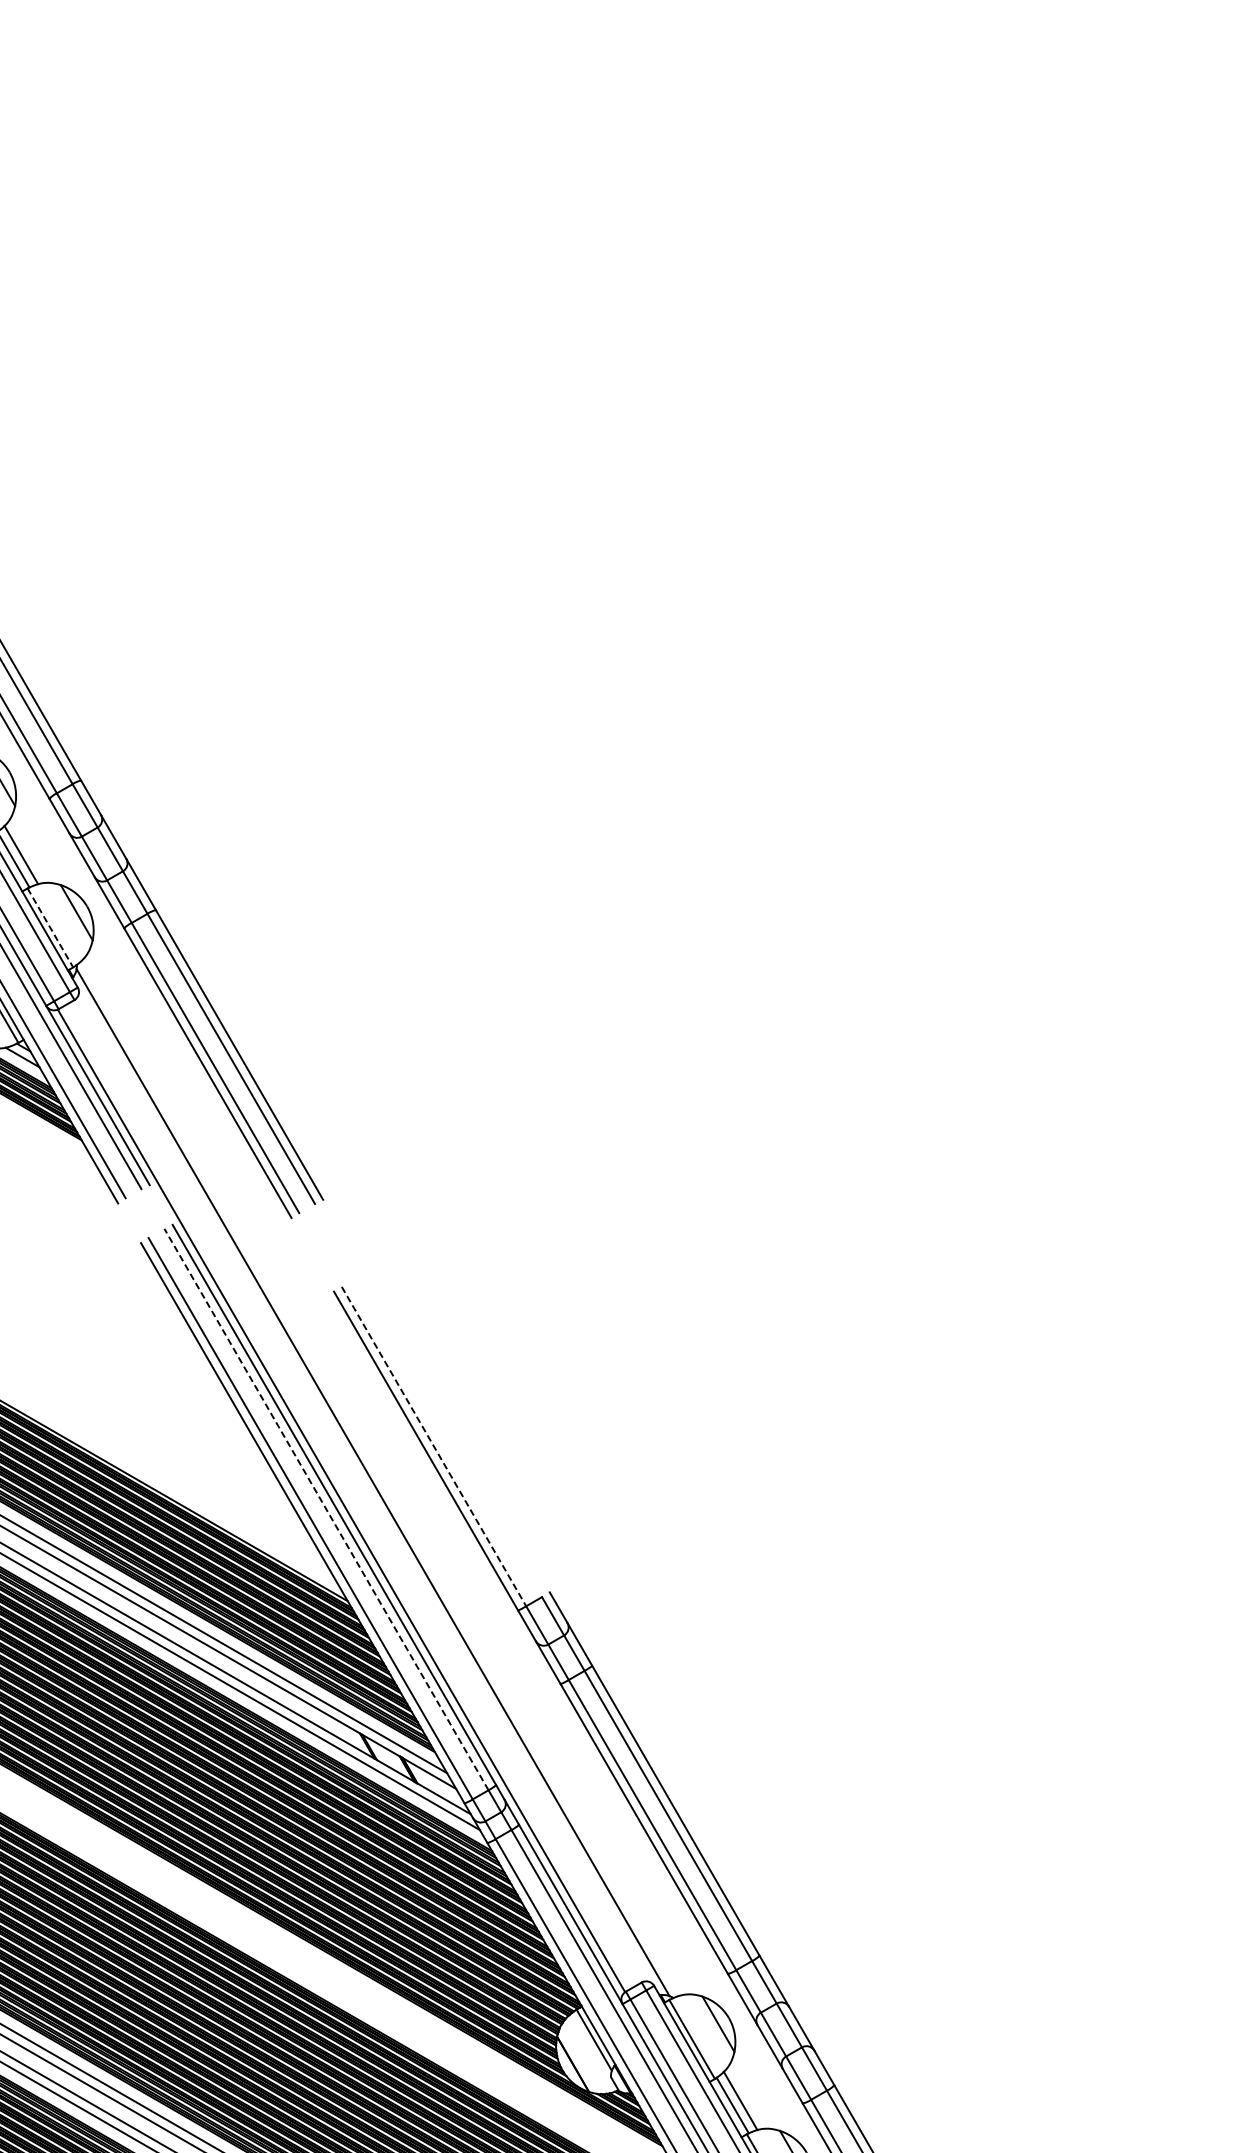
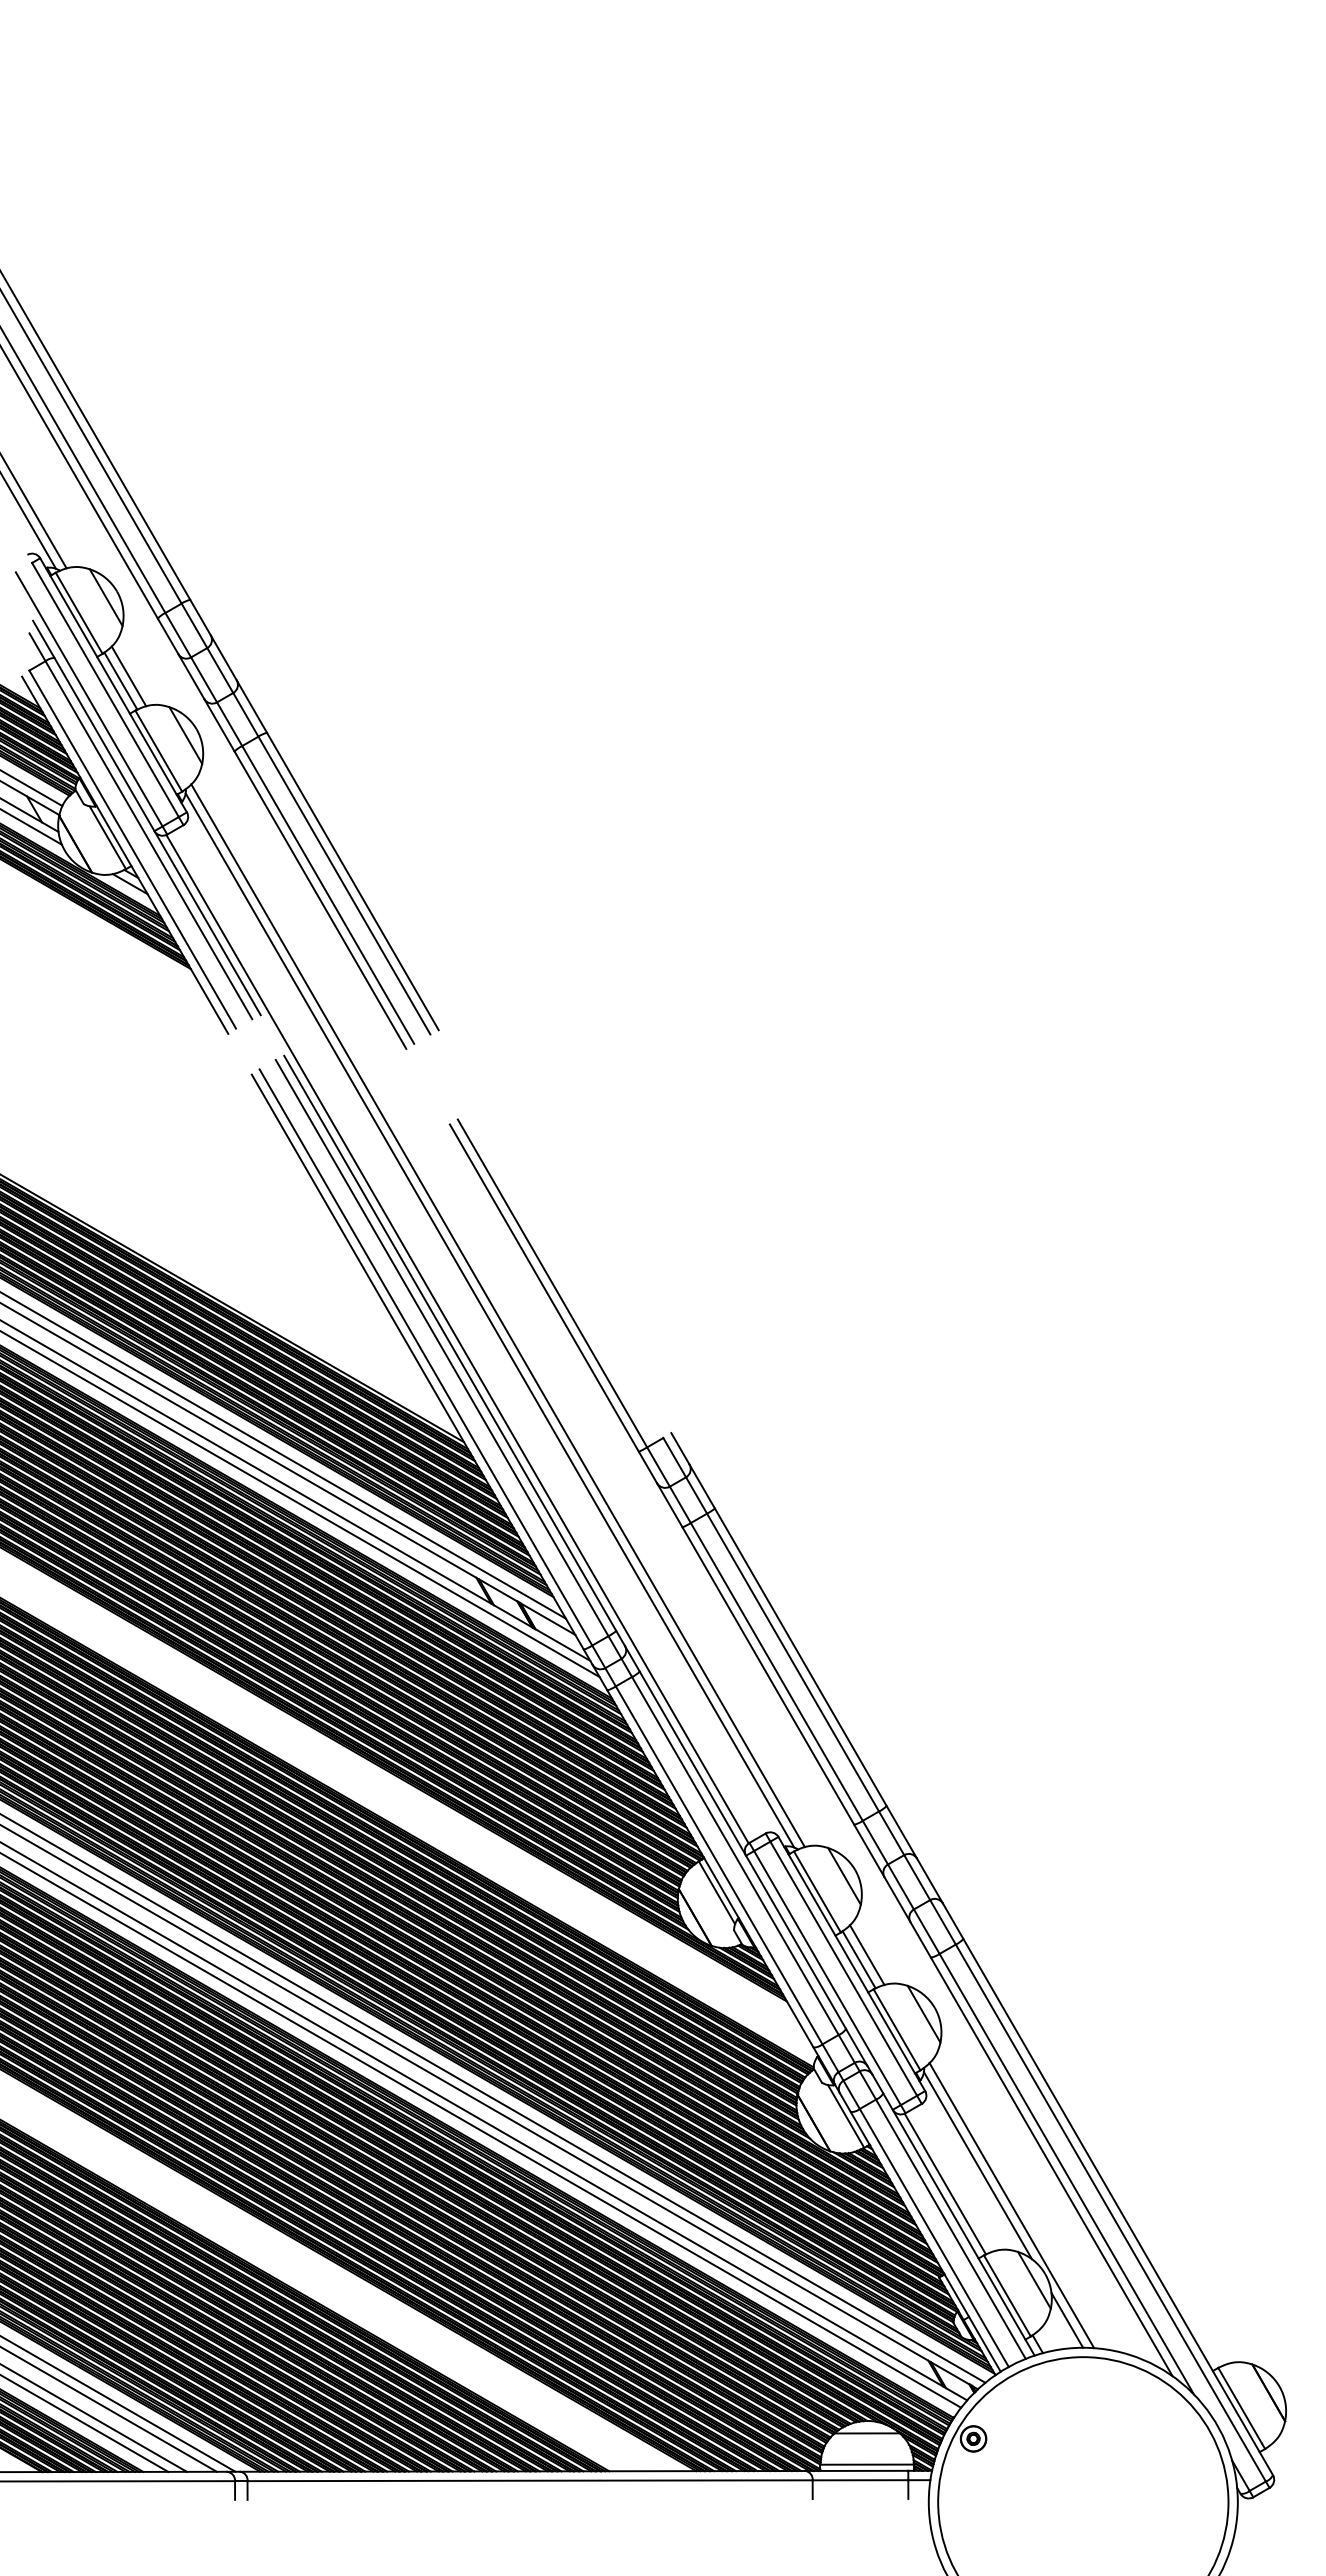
line: (50, 928) -> (158, 751), dashed -> solid
line: (434, 1446) -> (552, 1283), dashed -> solid
line: (380, 1477) -> (497, 1315), added
line: (326, 1509) -> (442, 1348), dashed -> solid

